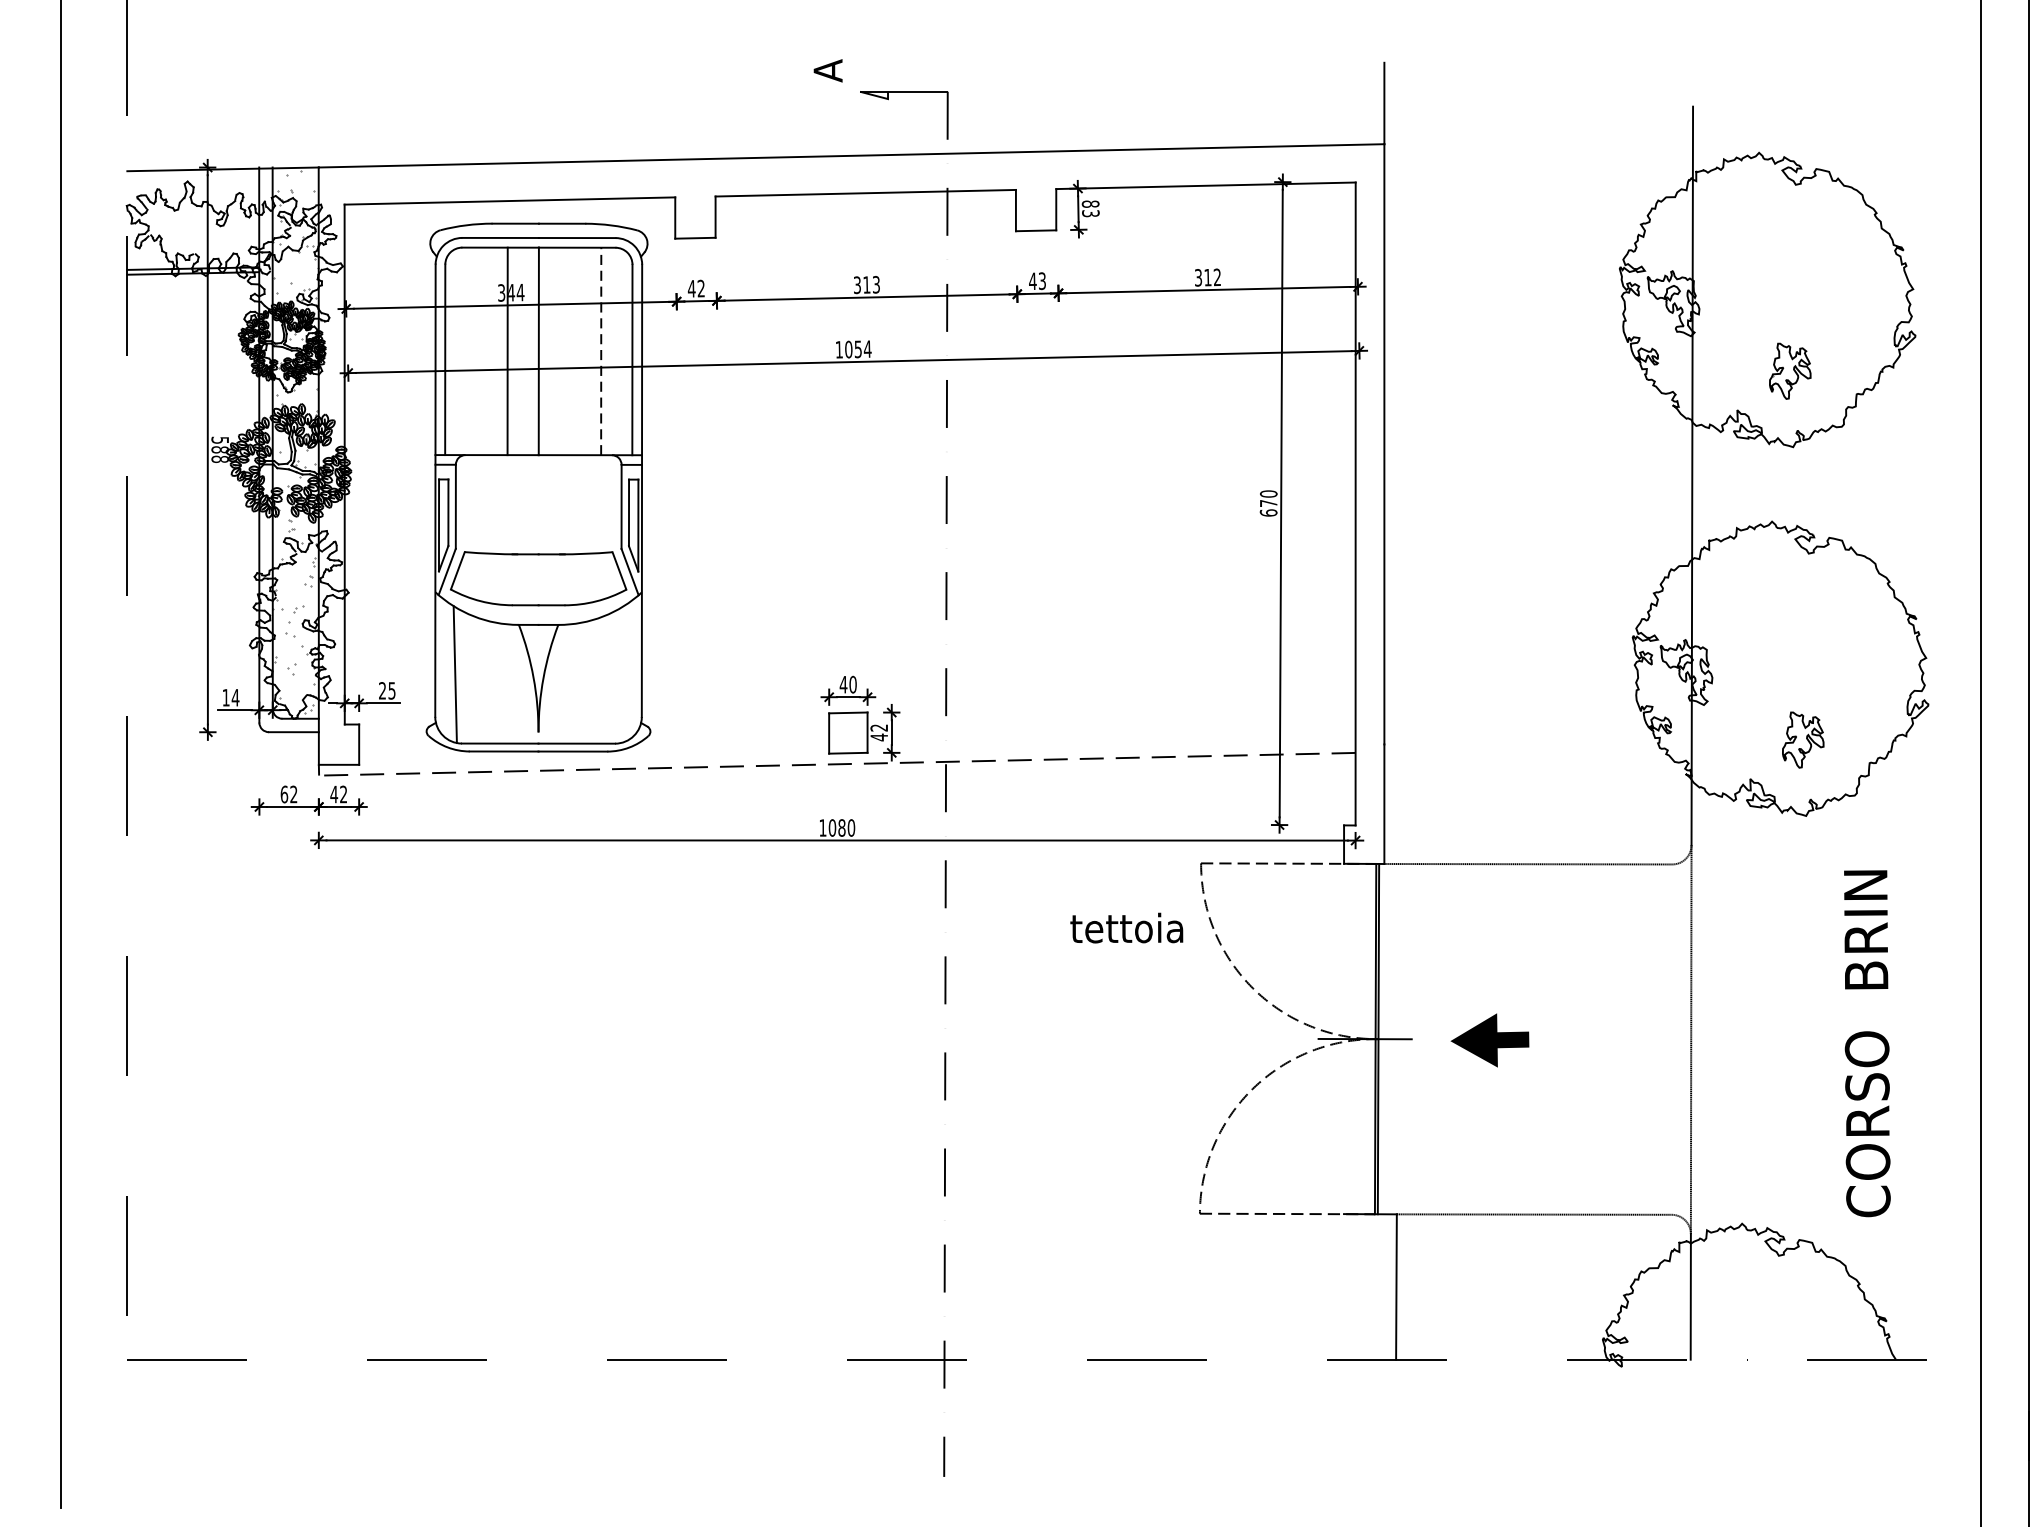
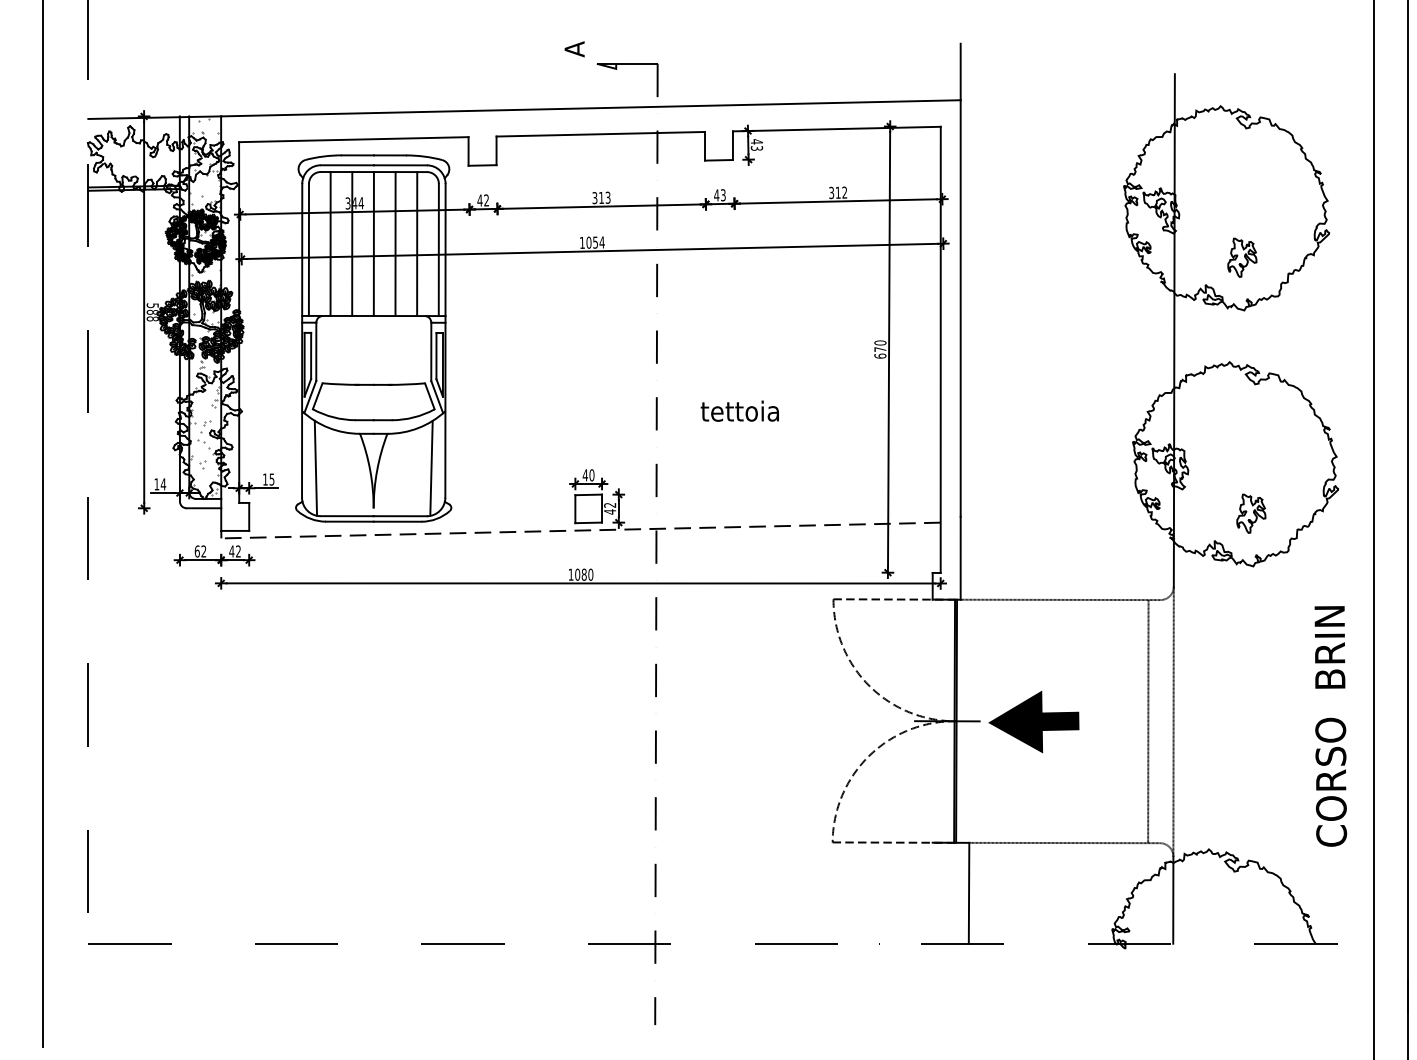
text: (1090, 203) -> (756, 141), 83 -> 43
line: (476, 350) -> (330, 243), added
line: (569, 352) -> (395, 244), added
line: (601, 352) -> (417, 244), dashed -> solid
line: (621, 673) -> (431, 467), added
text: (382, 690) -> (265, 479), 25 -> 15
text: (1126, 927) -> (739, 410), moved
line: (1655, 1039) -> (1148, 721), added
part: (1489, 1040) -> (1033, 722), size x1.67
text: (1866, 1043) -> (1330, 726), moved

